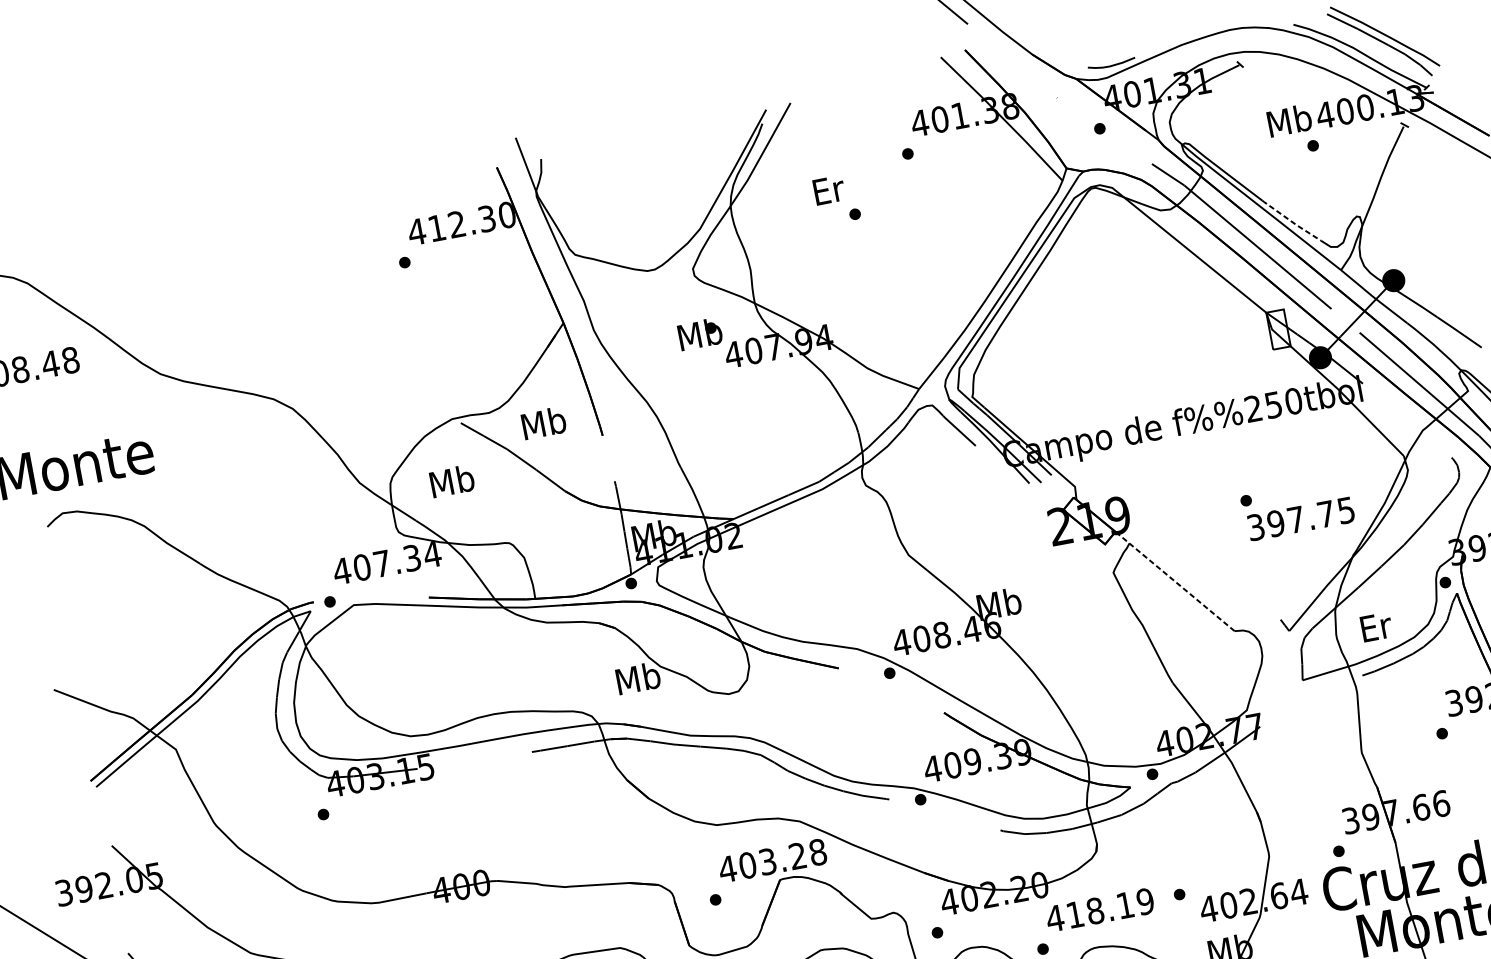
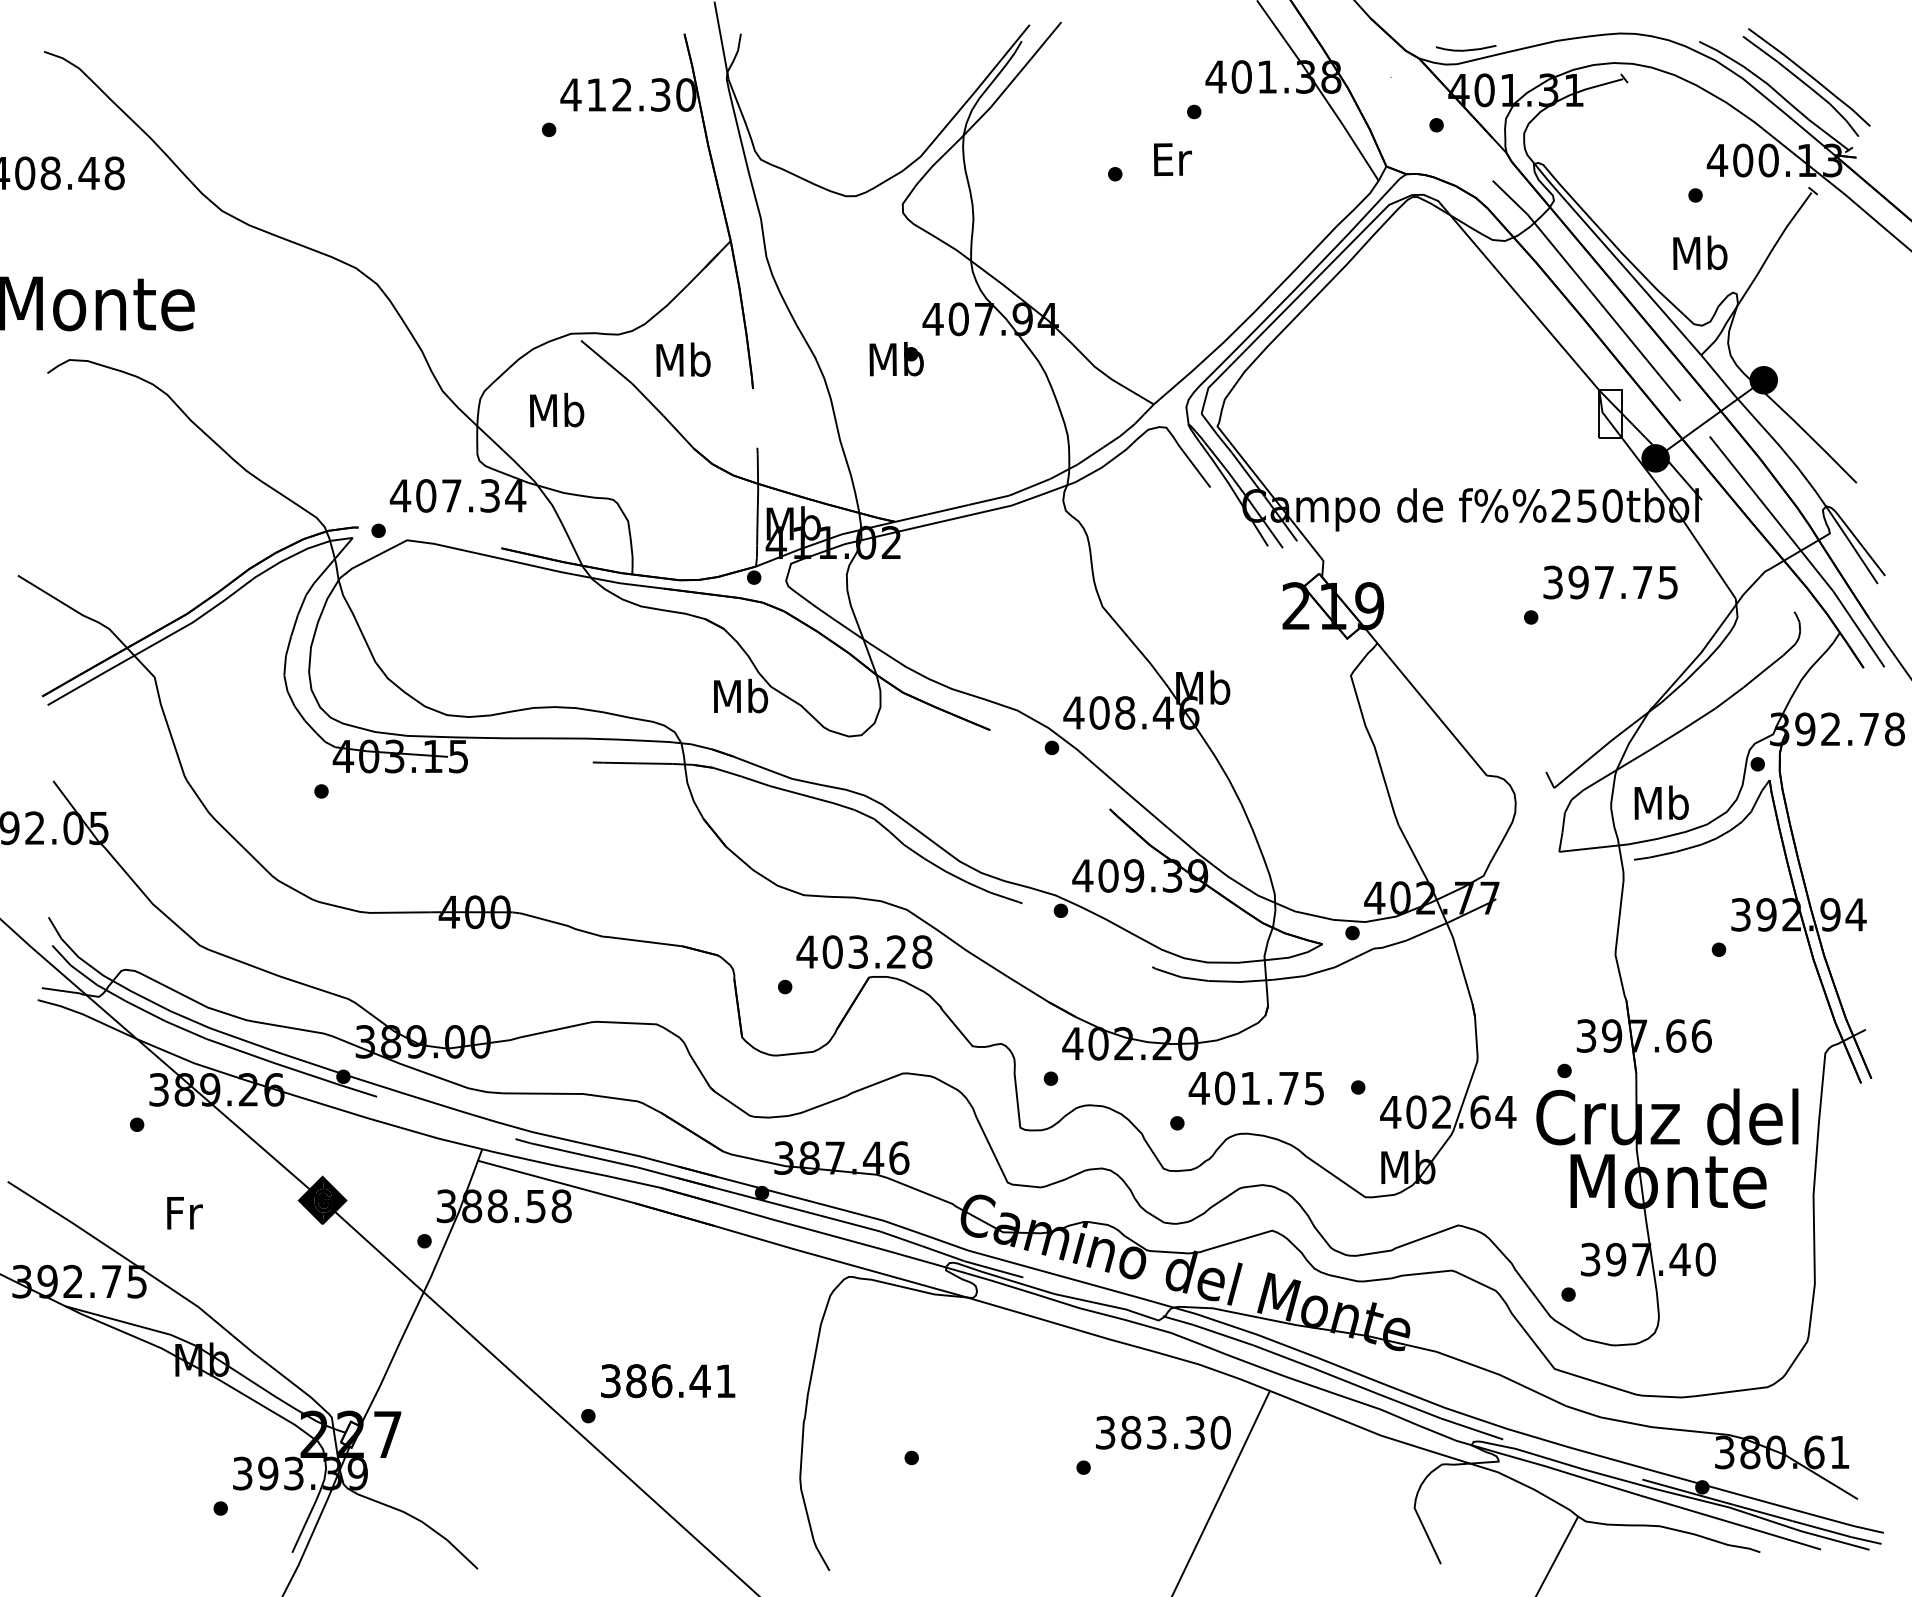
text: (1289, 120) -> (1700, 252), moved
text: (828, 190) -> (1172, 159), moved
line: (1291, 221) -> (1651, 283), dashed -> solid
text: (700, 334) -> (896, 359), moved
text: (1301, 518) -> (1610, 582), moved
line: (1174, 581) -> (1424, 700), dashed -> solid
text: (1375, 626) -> (1661, 802), Er -> Mb
text: (1110, 908) -> (1269, 1088), 418.19 -> 401.75

